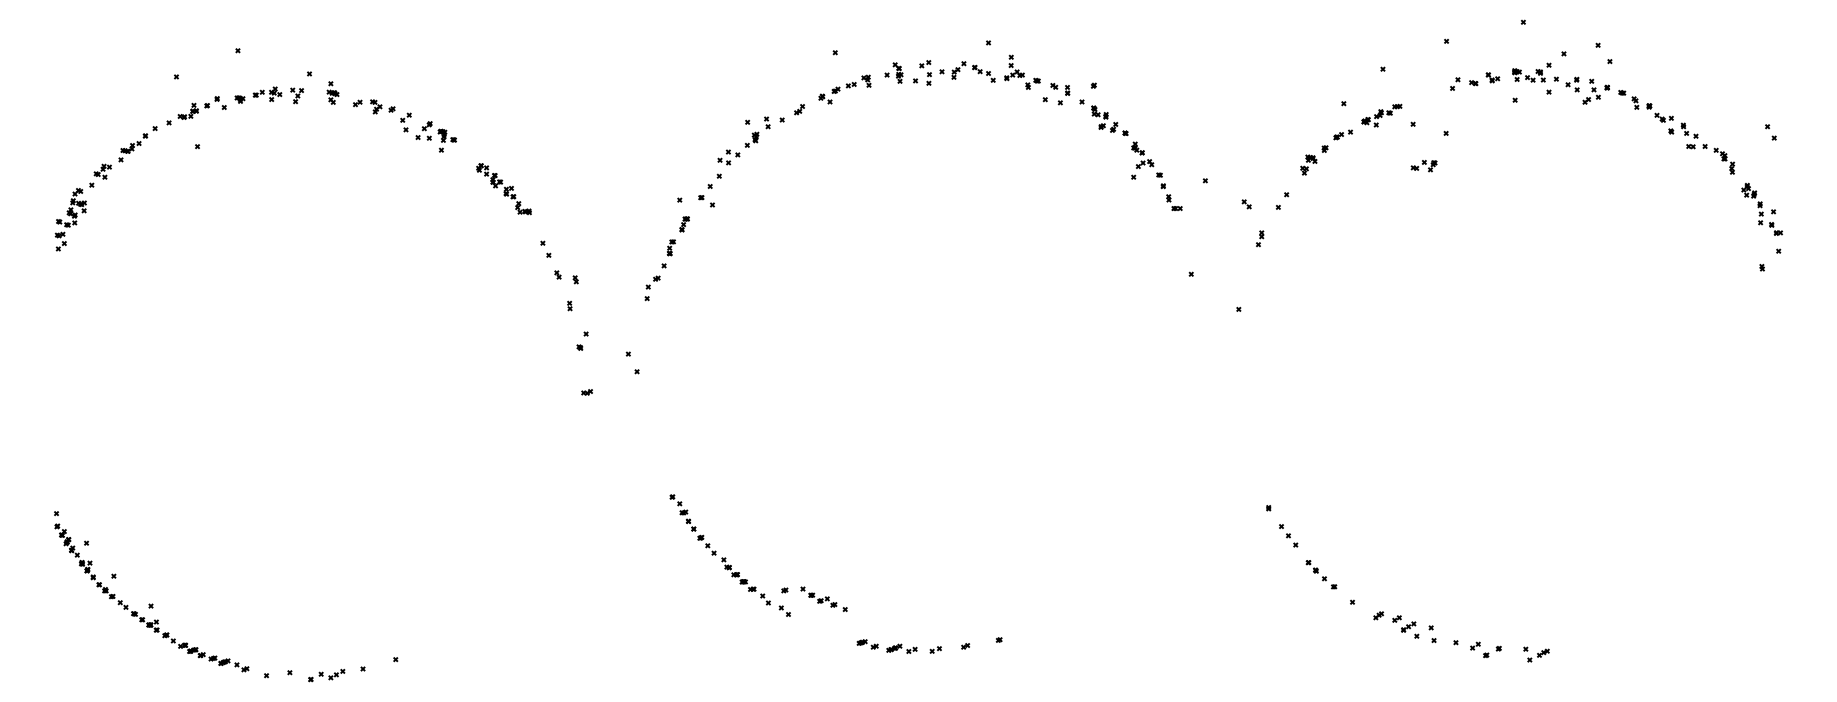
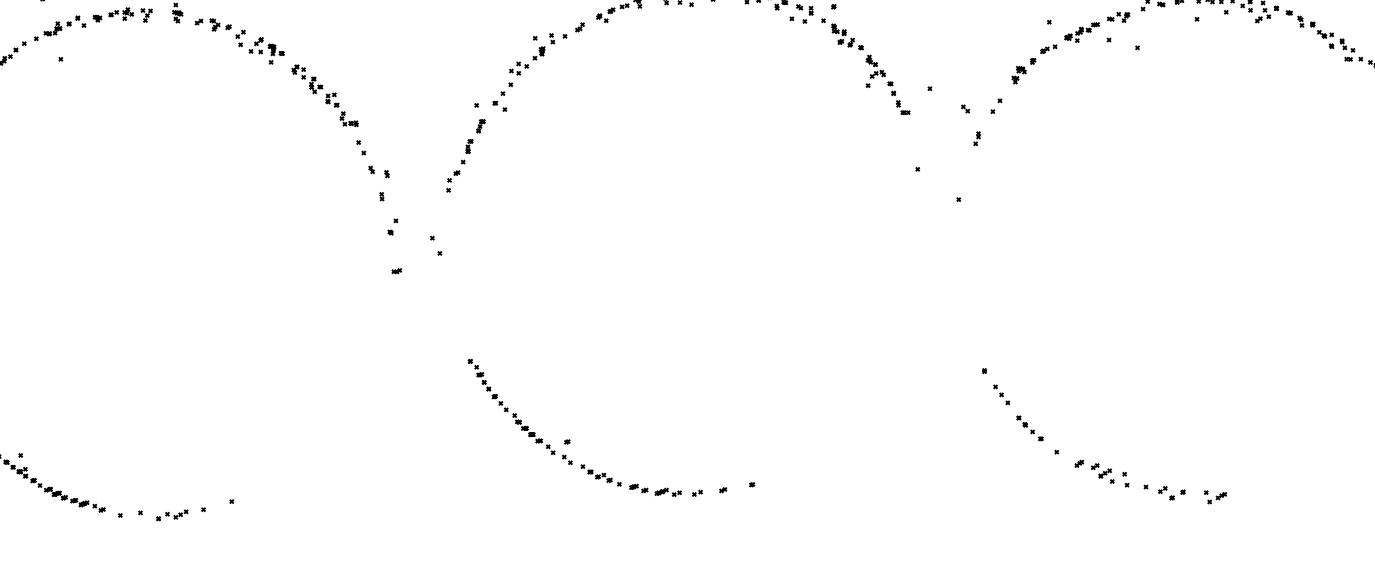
part: (1423, 166) -> (1118, 17), moved
part: (503, 189) -> (324, 96), size x1.43
part: (823, 598) -> (600, 474), moved

